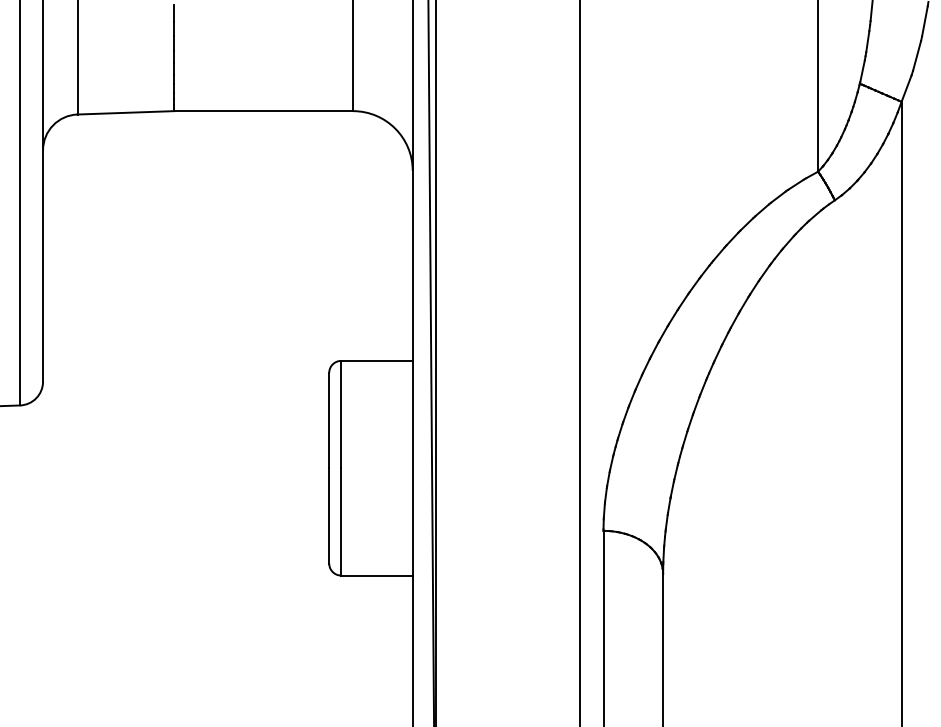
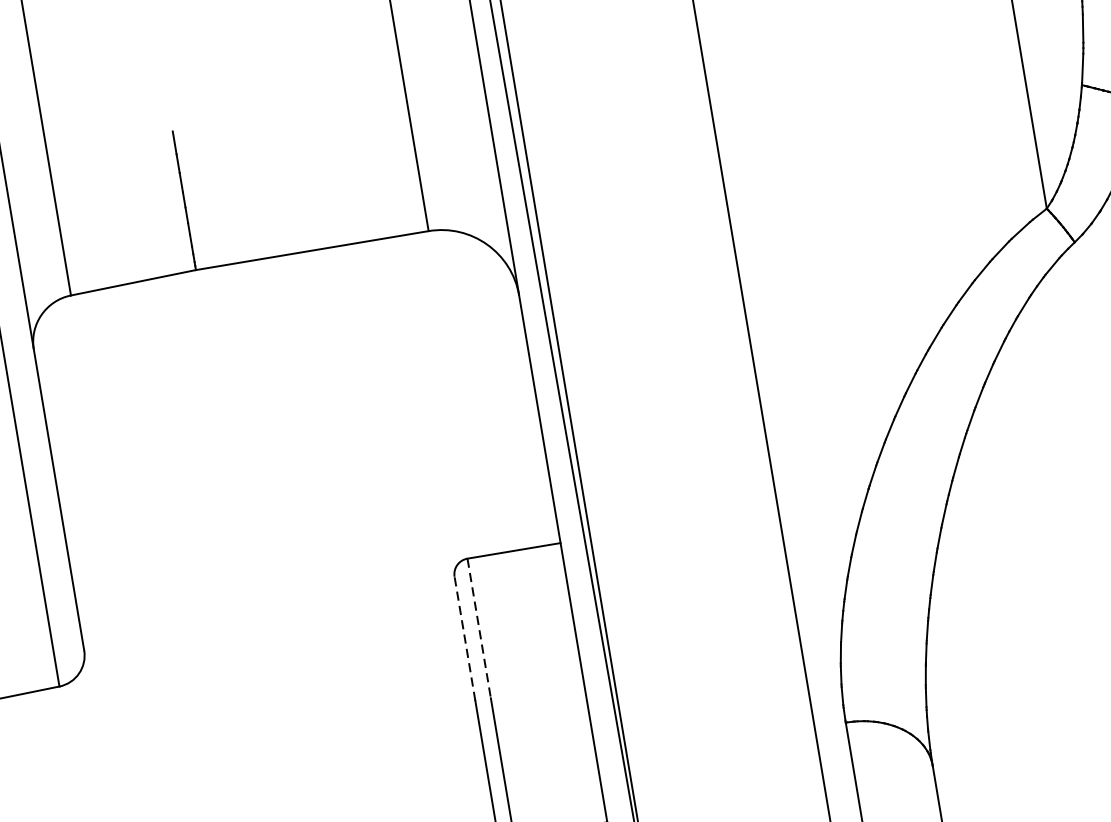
line: (341, 414) -> (479, 628), solid -> dashed
line: (329, 420) -> (465, 638), solid -> dashed

